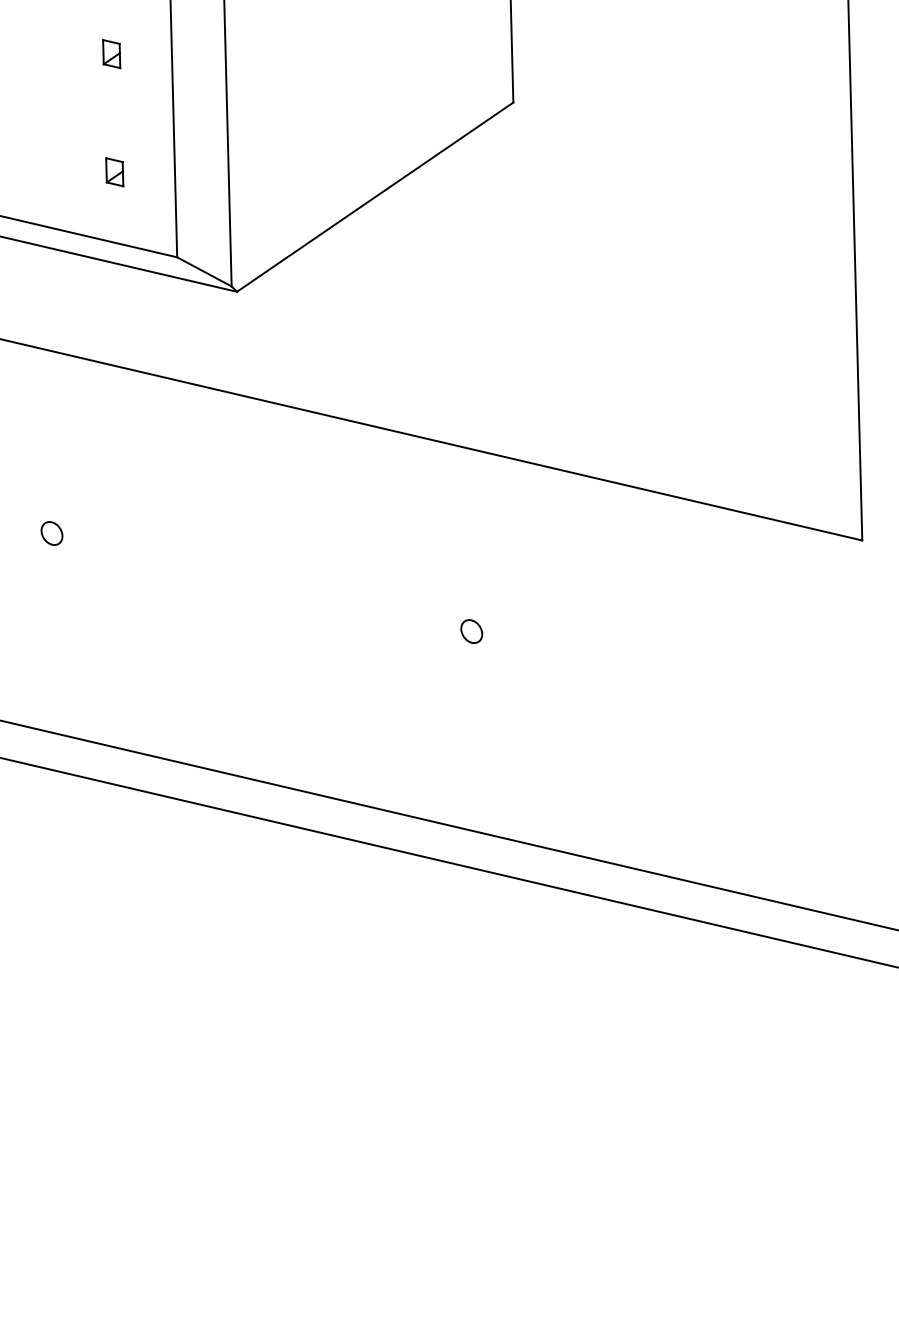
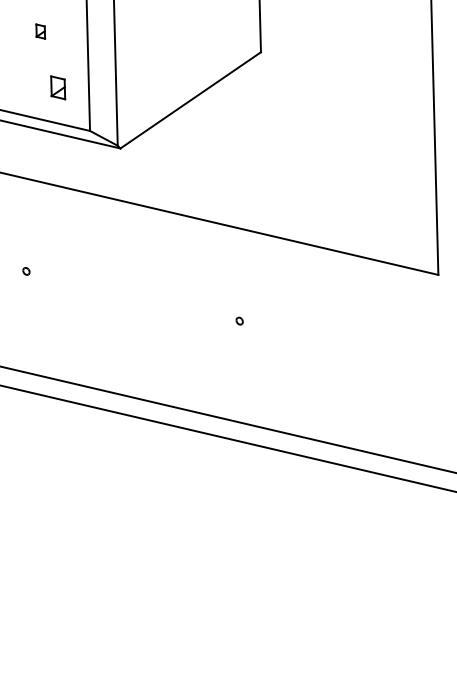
part: (111, 53) -> (40, 31), moved
part: (115, 171) -> (58, 87), size x1.6
part: (52, 533) -> (26, 271), size x0.6
part: (471, 630) -> (239, 320), size x0.6

